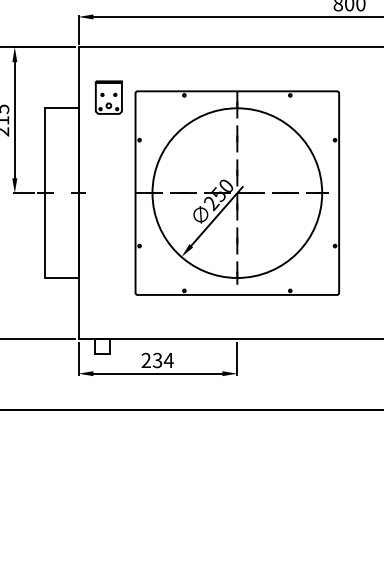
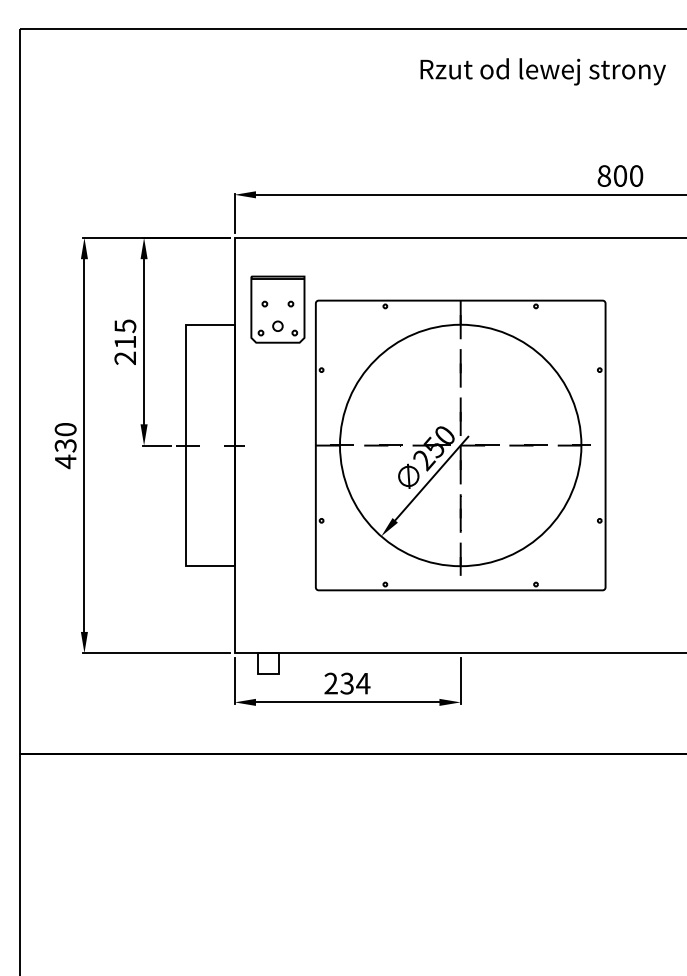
part: (108, 97) -> (277, 309), size x1.43

